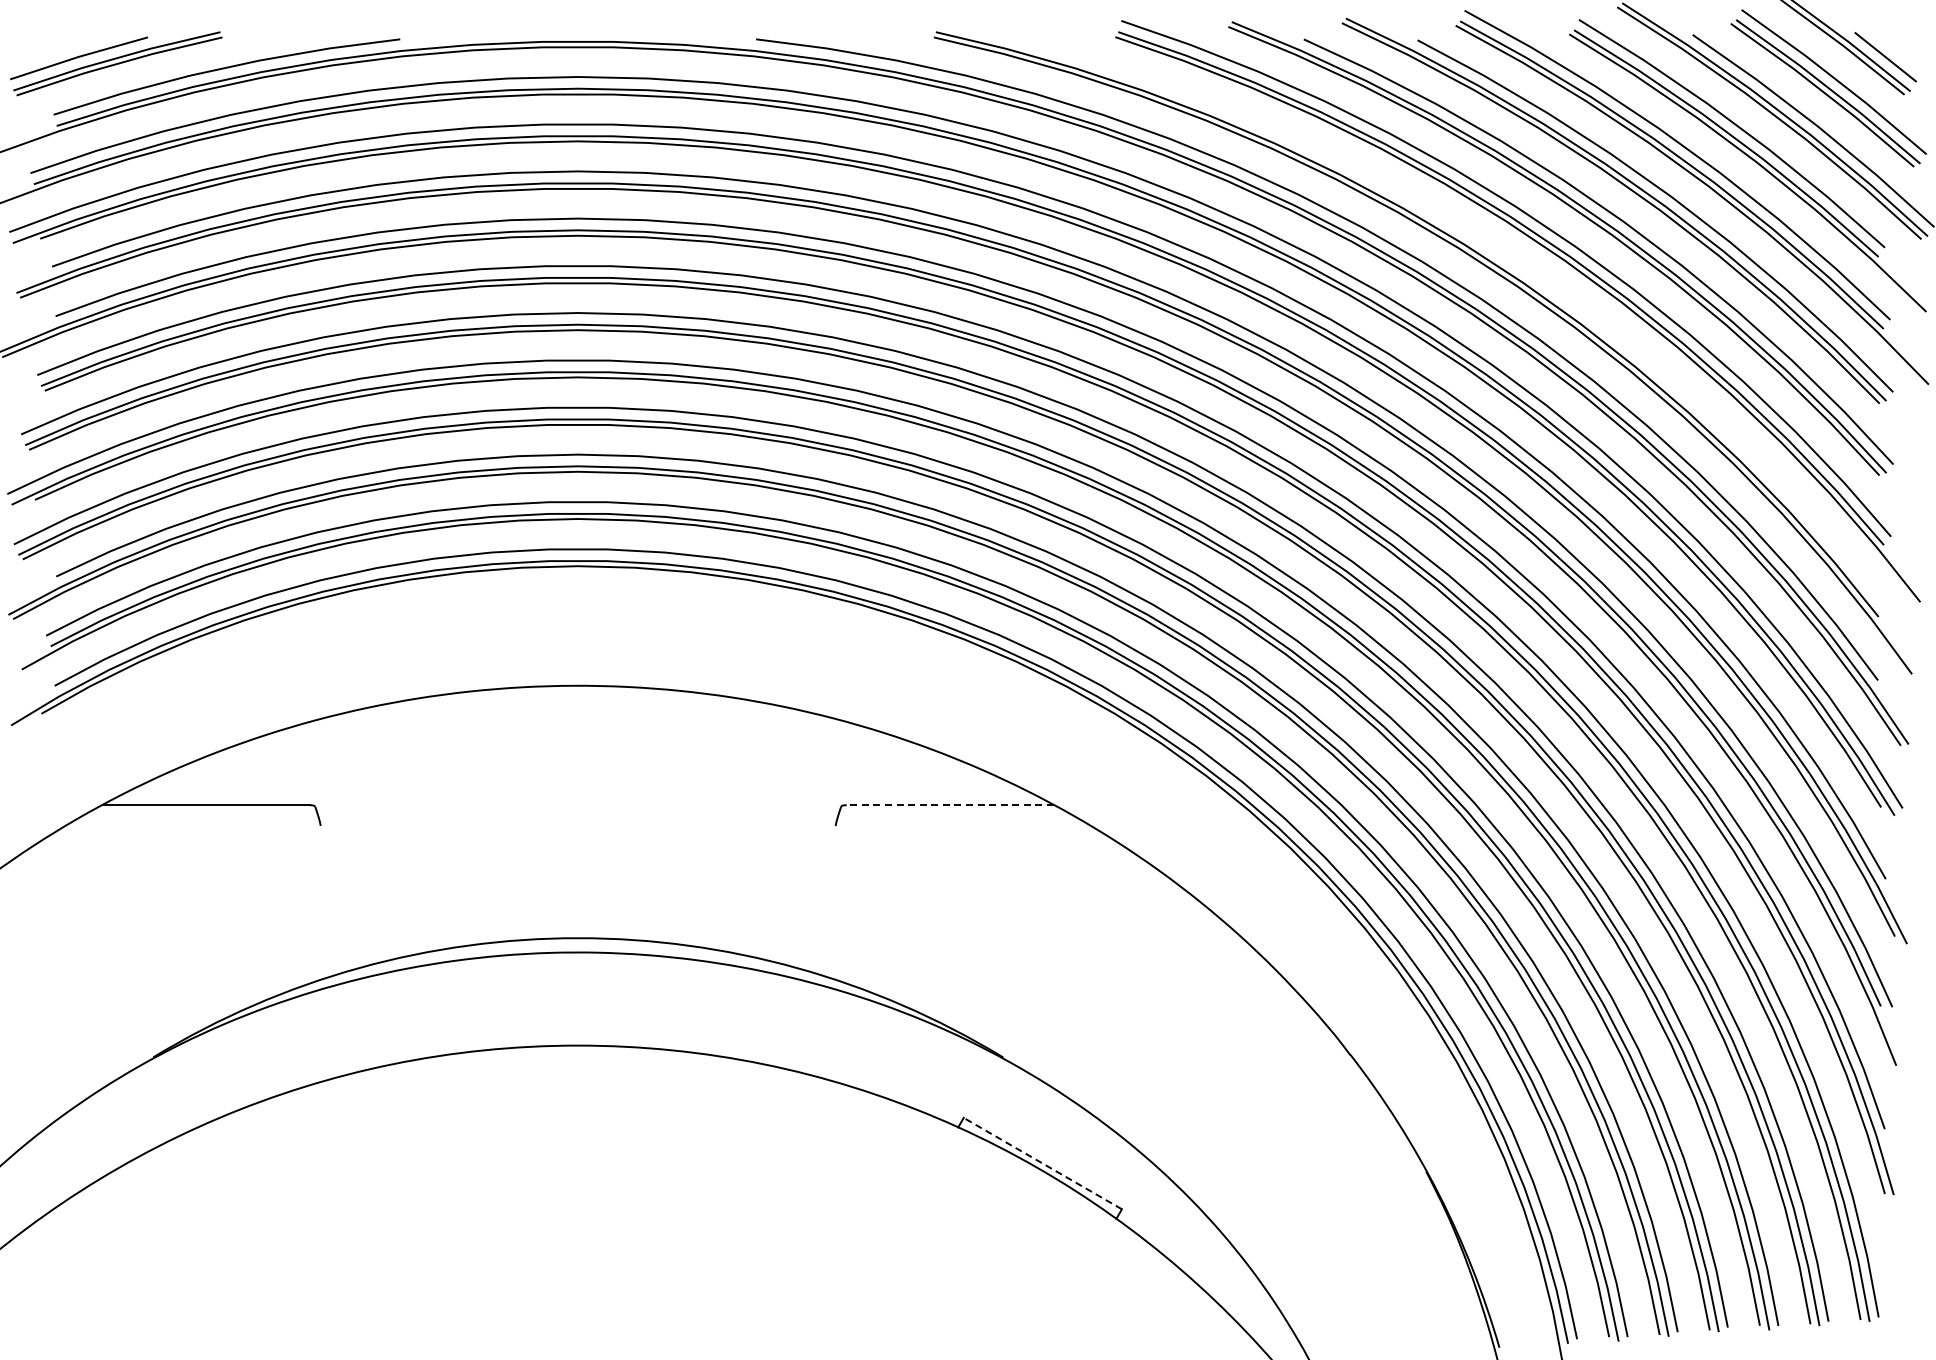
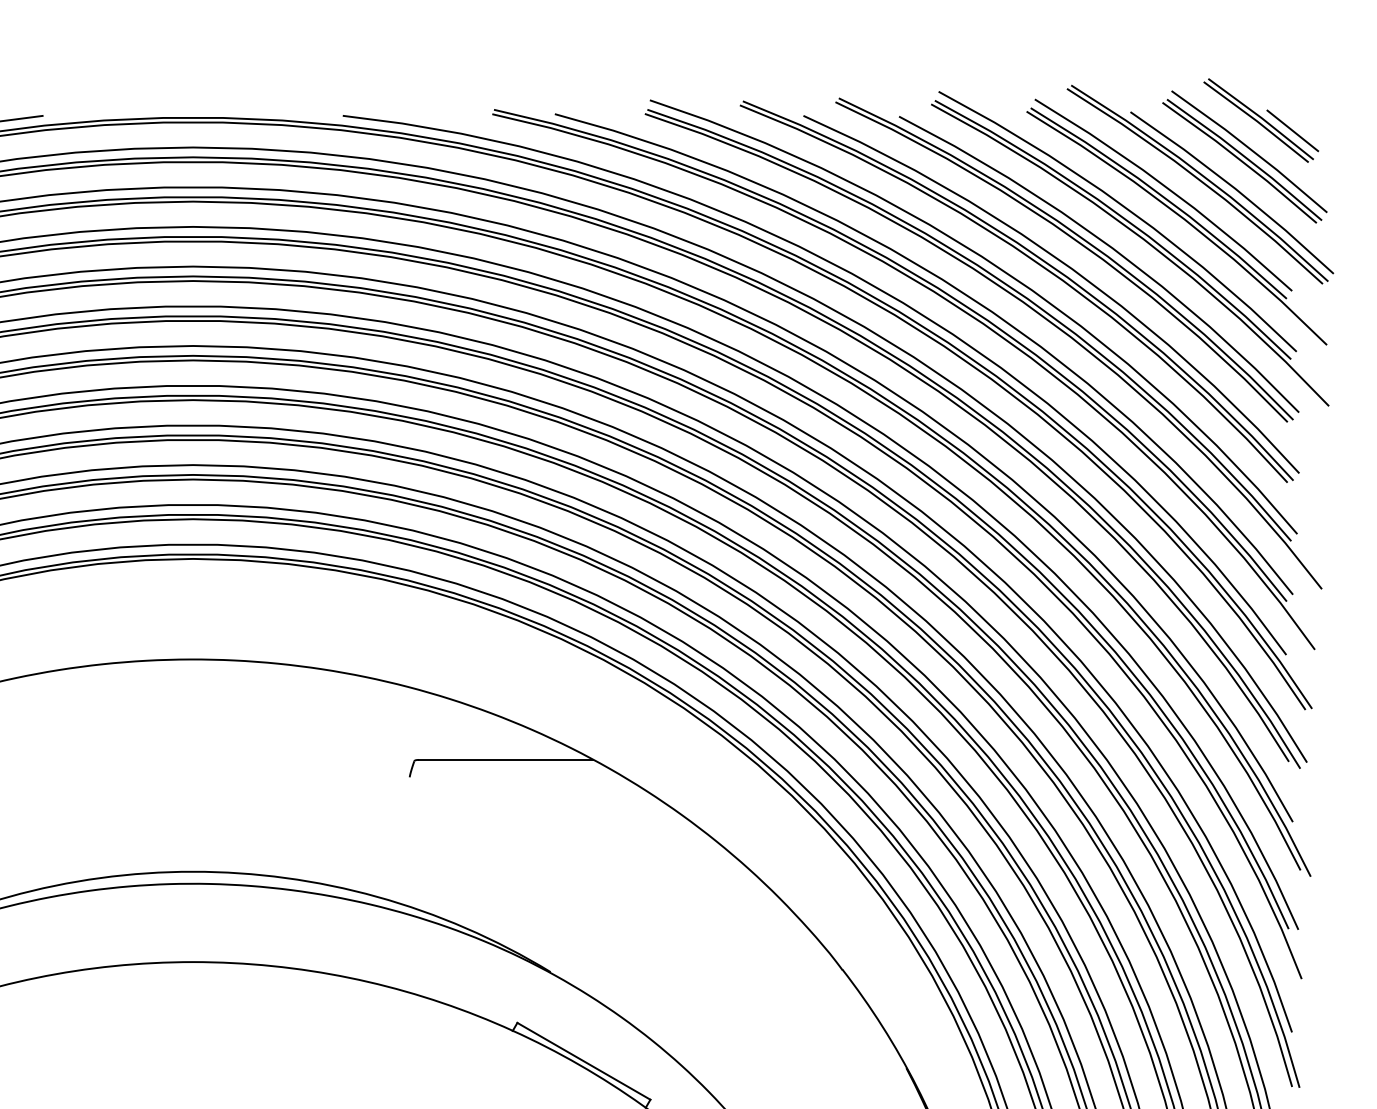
curve: (1493, 251) -> (962, 294), added
line: (950, 805) -> (506, 760), dashed -> solid
line: (1042, 1163) -> (583, 1061), dashed -> solid

